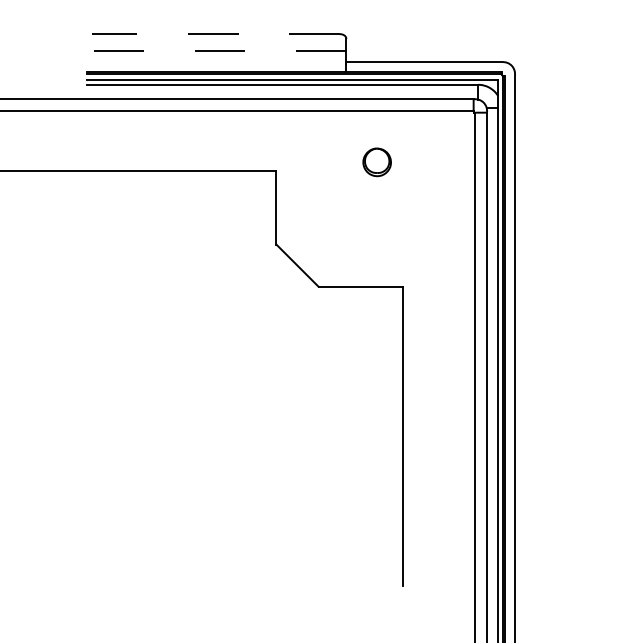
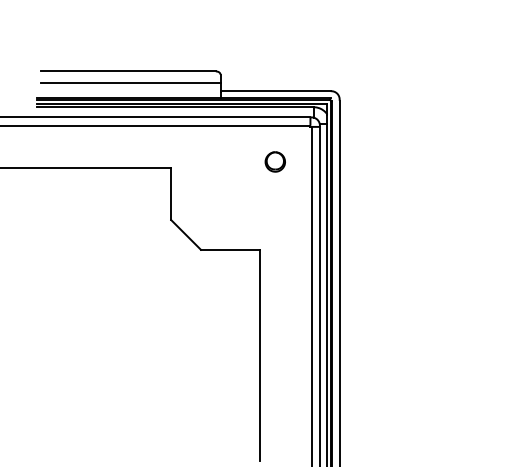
line: (214, 34) -> (127, 71), dashed -> solid
line: (218, 51) -> (130, 83), dashed -> solid
part: (375, 161) -> (274, 161), moved

